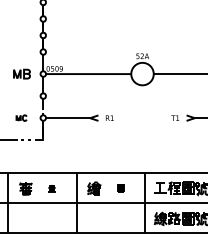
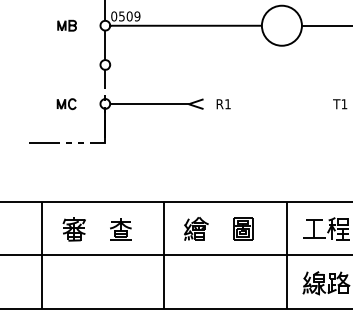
part: (21, 73) -> (66, 24), size x0.62
part: (120, 187) -> (242, 227), size x1.67
part: (51, 188) -> (119, 229), size x1.67

